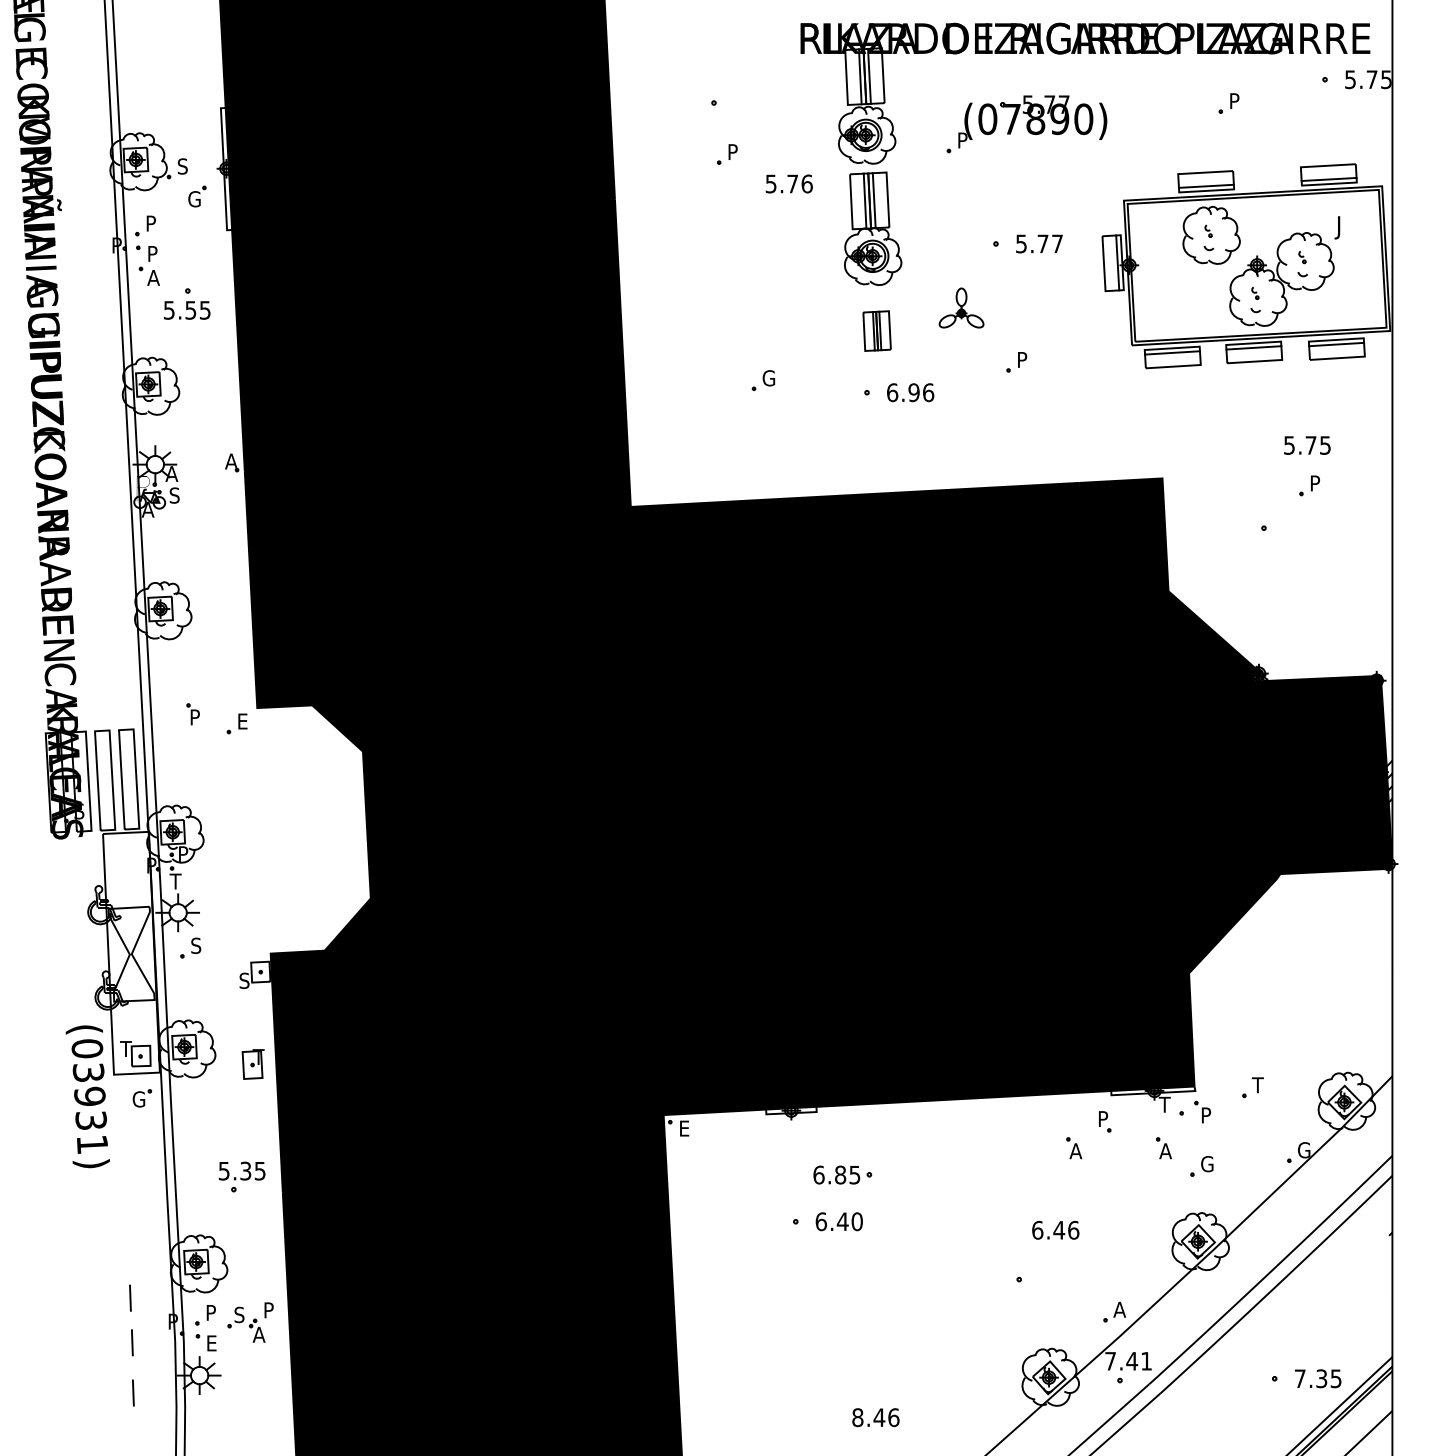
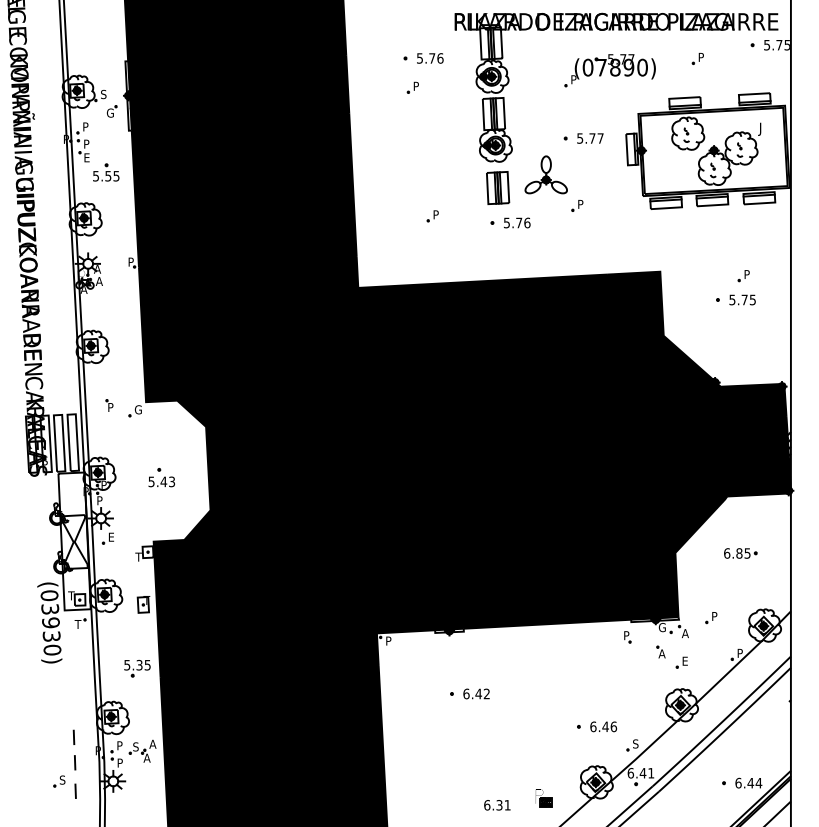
part: (1025, 124) -> (609, 70), moved
text: (789, 184) -> (430, 58), moved
text: (152, 277) -> (86, 157), A -> E
part: (960, 307) -> (545, 174), size x1.67
part: (877, 330) -> (498, 187), size x1.43
text: (768, 377) -> (436, 214), G -> P
text: (902, 391) -> (512, 222), 6.96 -> 5.76
text: (1307, 444) -> (742, 299), moved
text: (229, 460) -> (130, 261), A -> P
text: (173, 495) -> (98, 281), S -> A
text: (242, 720) -> (137, 409), E -> G
part: (284, 840) -> (161, 477), added
text: (175, 881) -> (99, 500), T -> P
text: (196, 944) -> (111, 536), S -> E
text: (243, 979) -> (138, 556), S -> T
text: (1257, 1085) -> (714, 616), T -> P
text: (138, 1099) -> (78, 624), G -> T
text: (1164, 1104) -> (661, 627), T -> G
text: (1205, 1115) -> (684, 633), P -> A
text: (685, 1127) -> (389, 640), E -> P
text: (92, 1143) -> (52, 649), (03931) -> (03930)
part: (1073, 1146) -> (609, 651), removed
text: (1303, 1148) -> (740, 652), G -> P
text: (1206, 1162) -> (685, 660), G -> E
part: (842, 1175) -> (740, 553), moved
text: (856, 1220) -> (486, 693), 6.40 -> 6.42
text: (1055, 1229) -> (603, 726), moved
text: (268, 1308) -> (152, 743), P -> A
text: (1118, 1308) -> (635, 743), A -> S
text: (212, 1342) -> (120, 762), E -> P
text: (1110, 1359) -> (630, 772), 7.41 -> 6.41
part: (104, 1375) -> (59, 781), added
text: (1317, 1377) -> (748, 782), 7.35 -> 6.44
part: (956, 1405) -> (543, 798), added
text: (875, 1418) -> (497, 805), 8.46 -> 6.31

